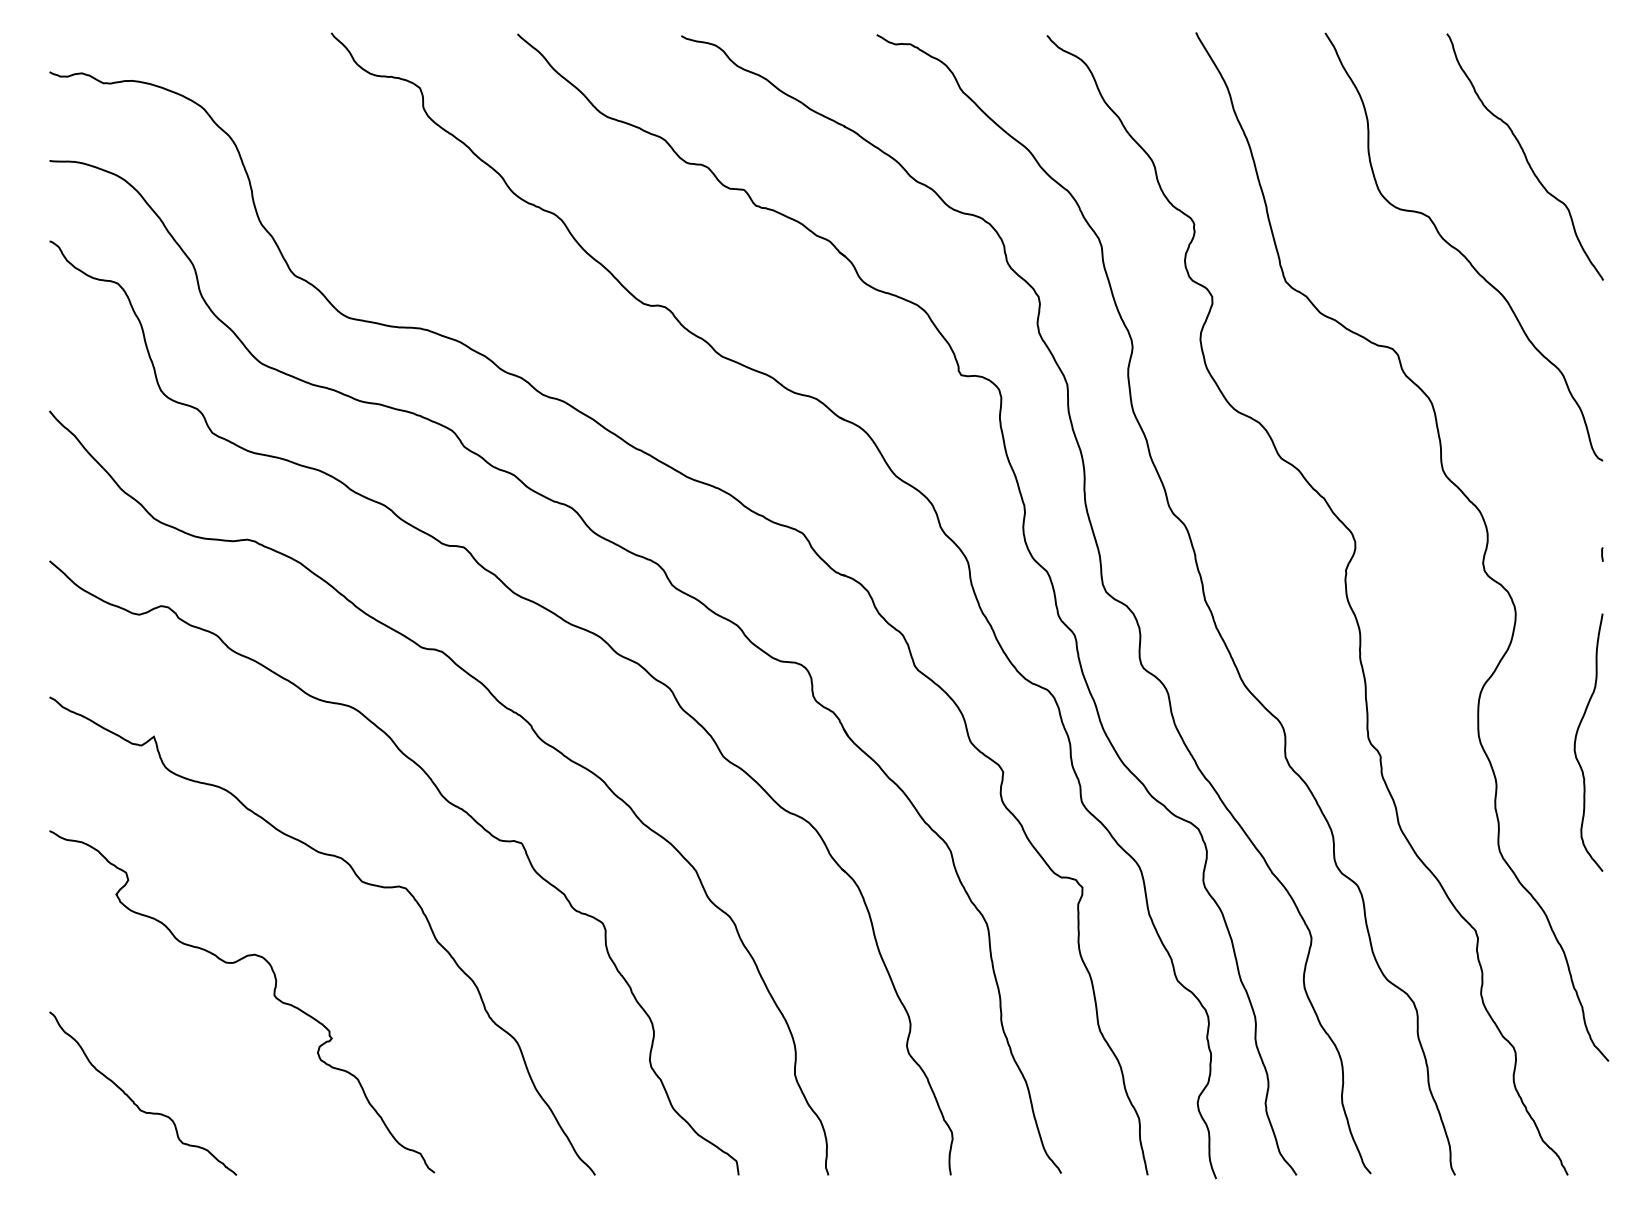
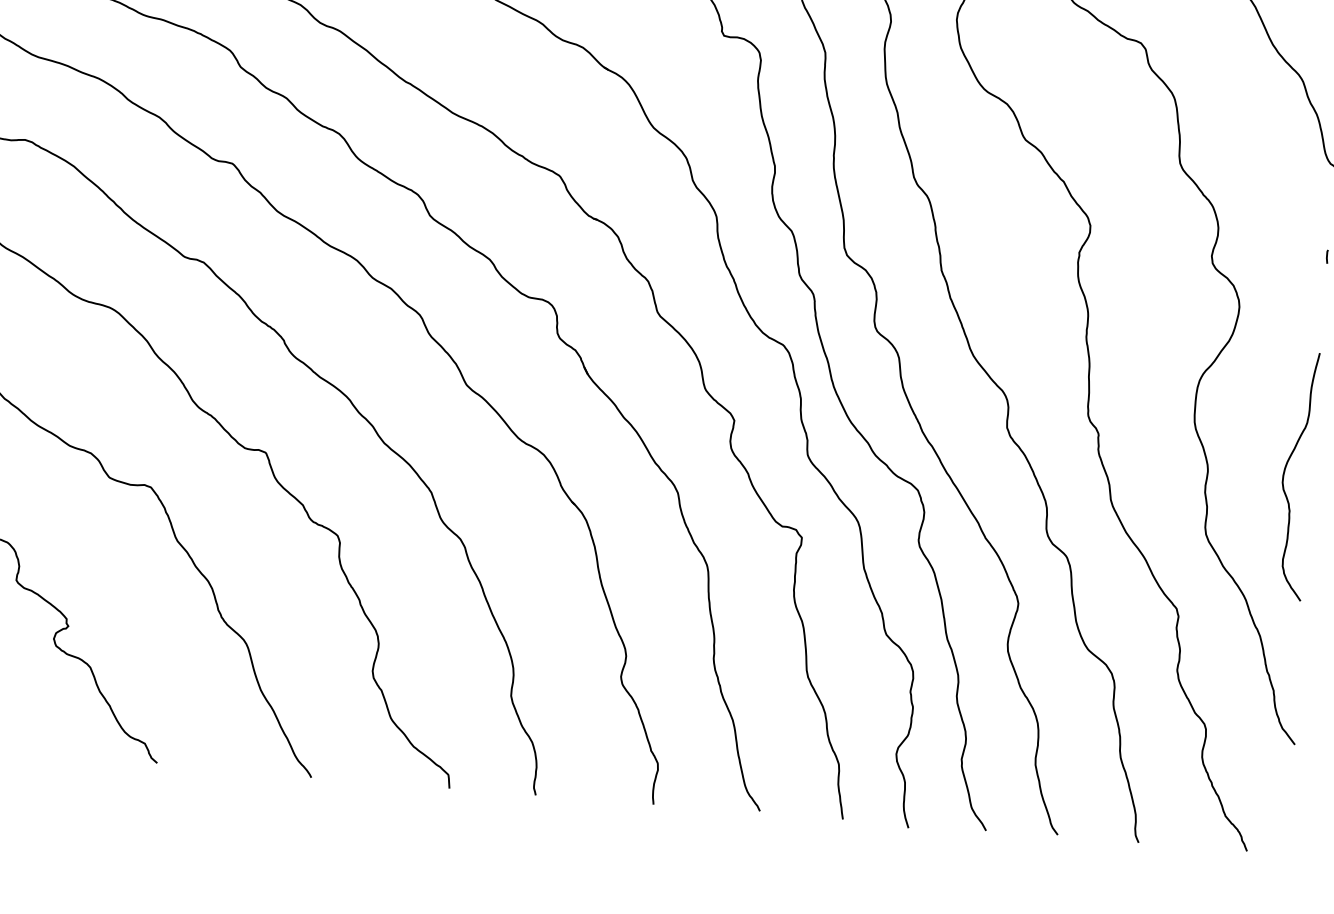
curve: (1576, 741) -> (1285, 474), moved

